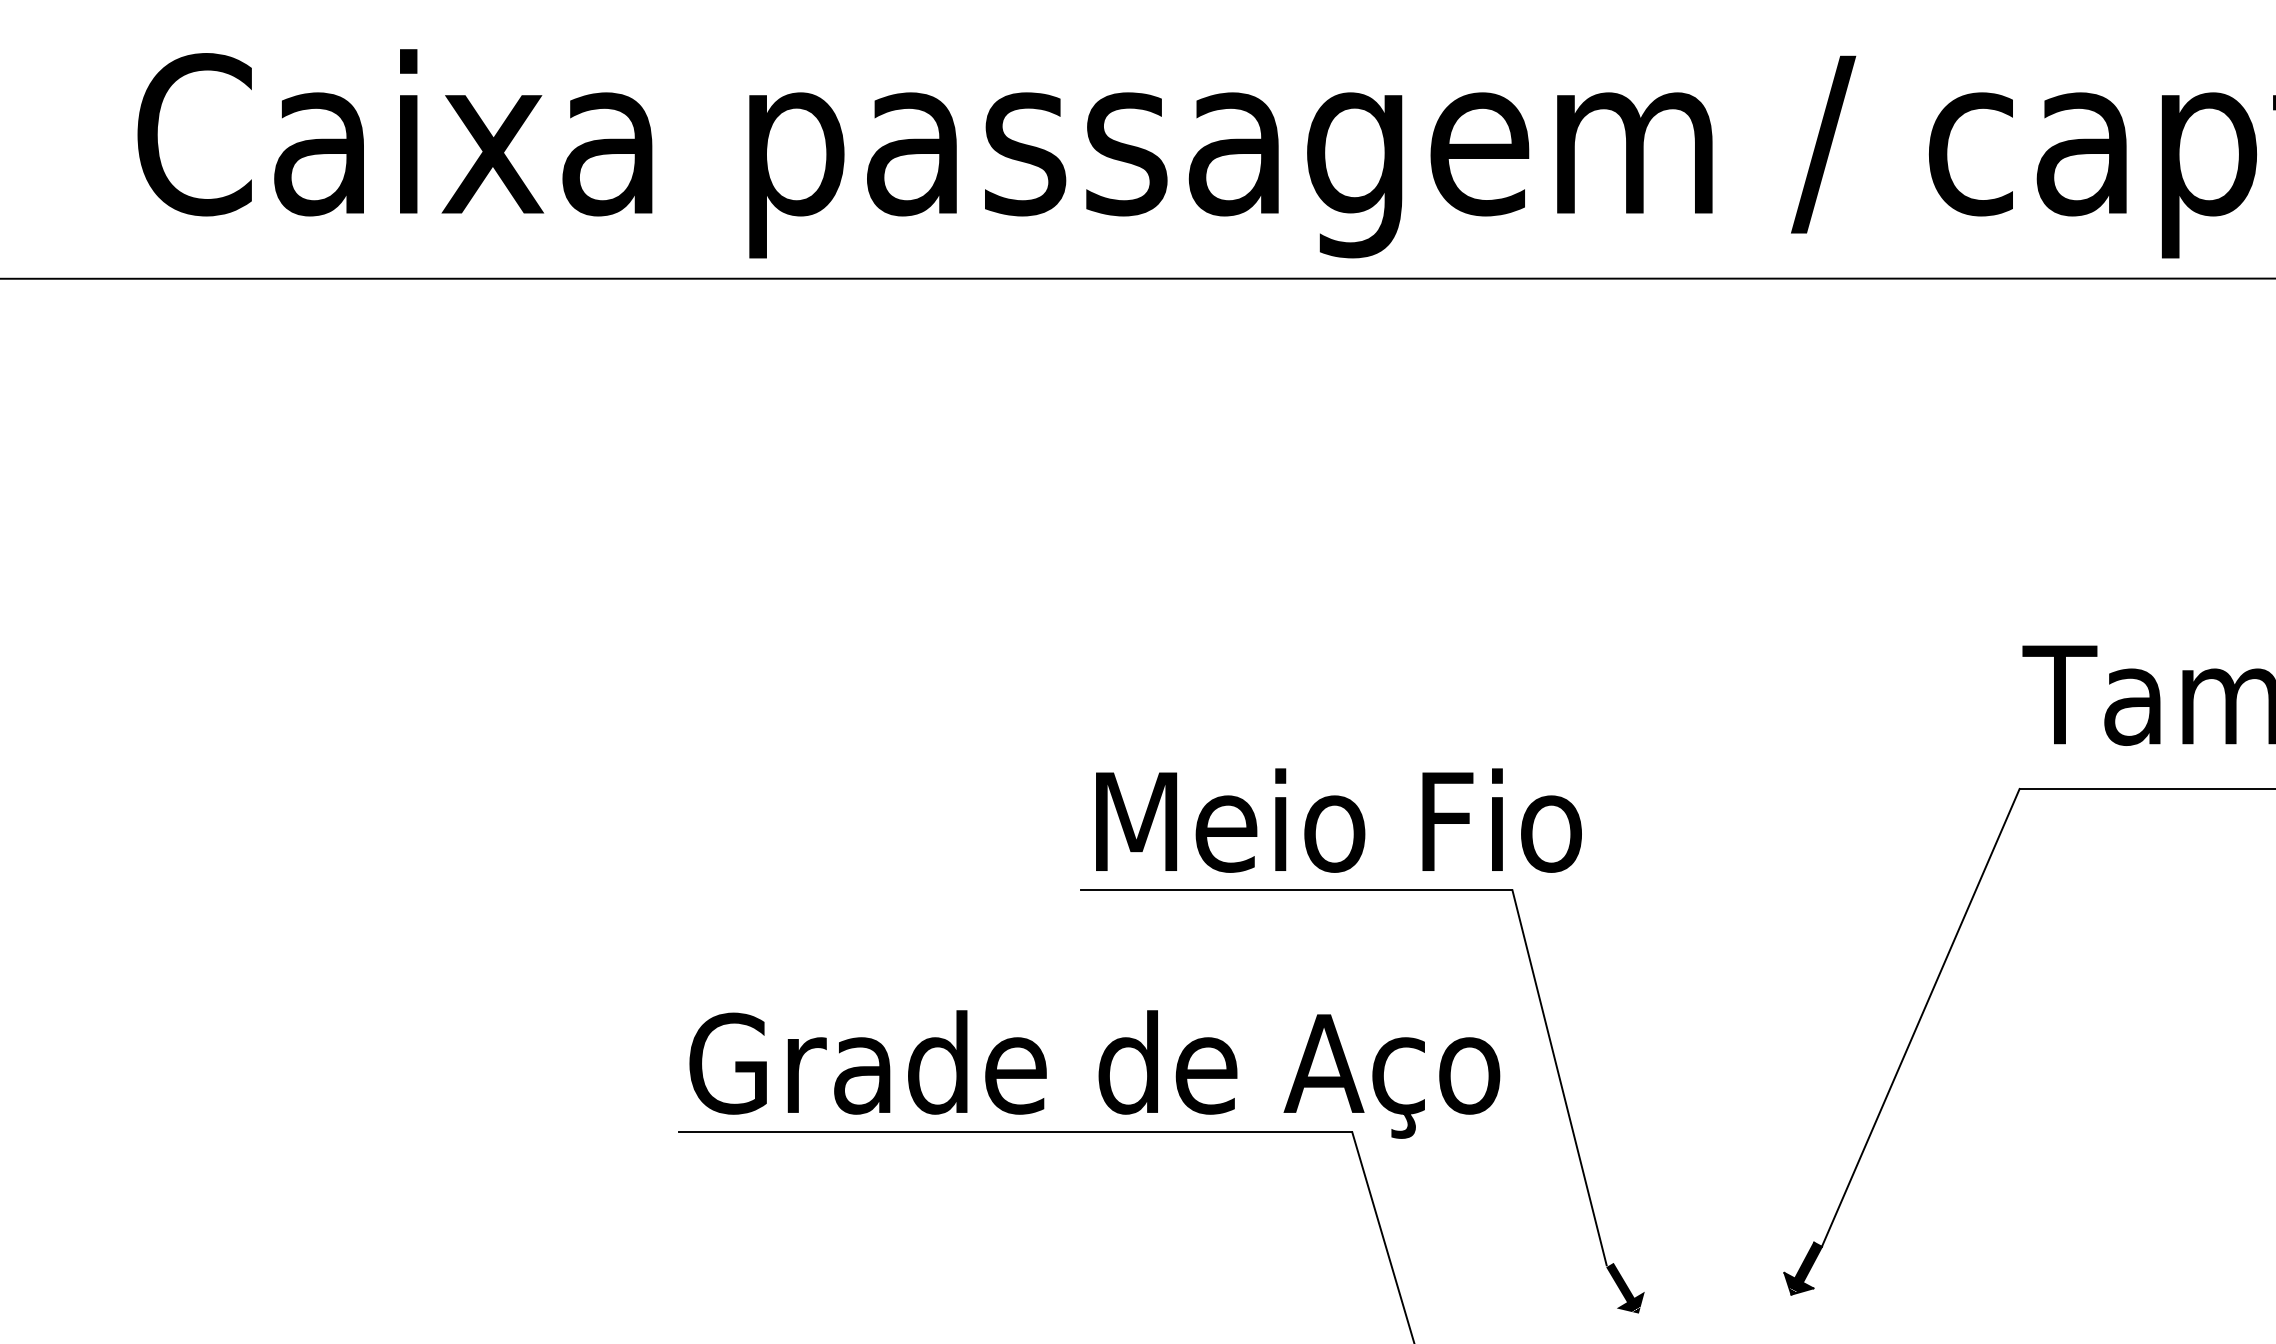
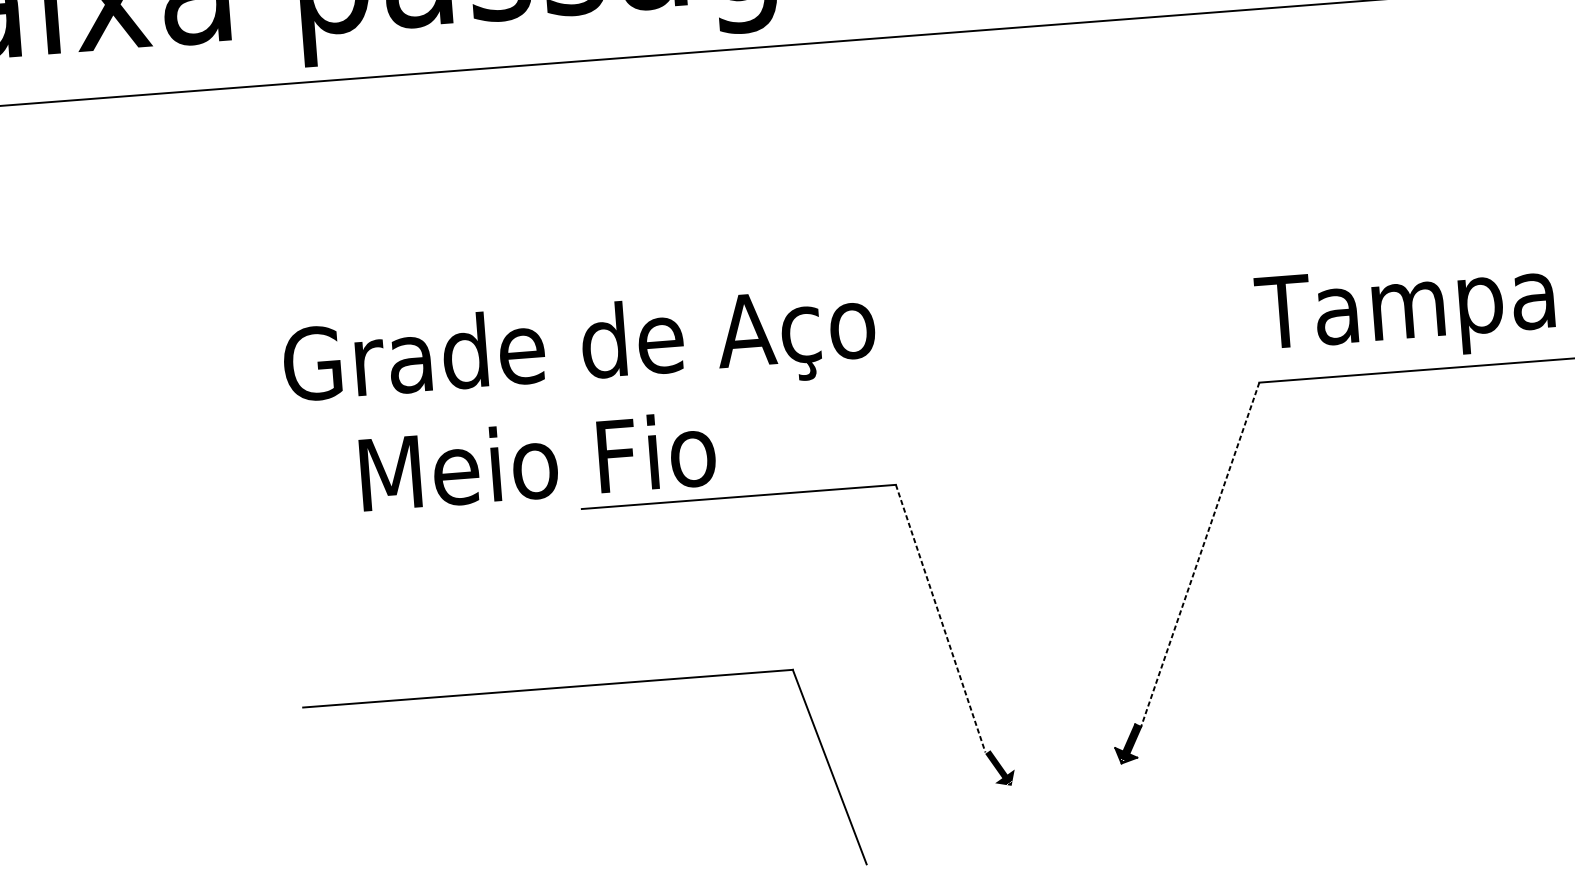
text: (1338, 820) -> (537, 461), moved
line: (1920, 1018) -> (1200, 555), solid -> dashed
text: (1094, 1074) -> (579, 351), moved
line: (1559, 1078) -> (940, 619), solid -> dashed

